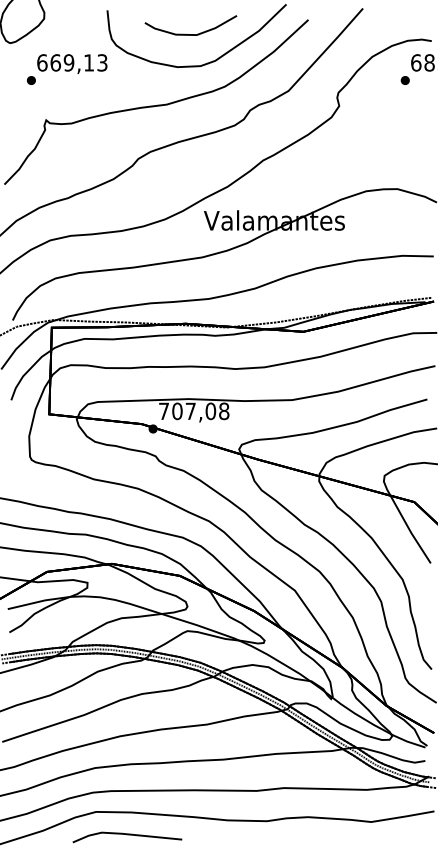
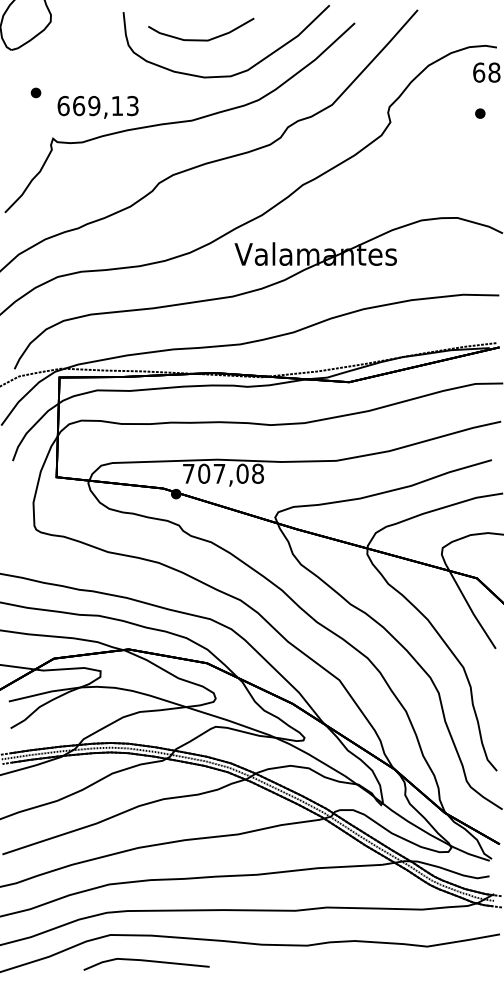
part: (190, 34) -> (200, 39), moved
text: (72, 63) -> (98, 106), moved
part: (404, 80) -> (479, 113), moved

